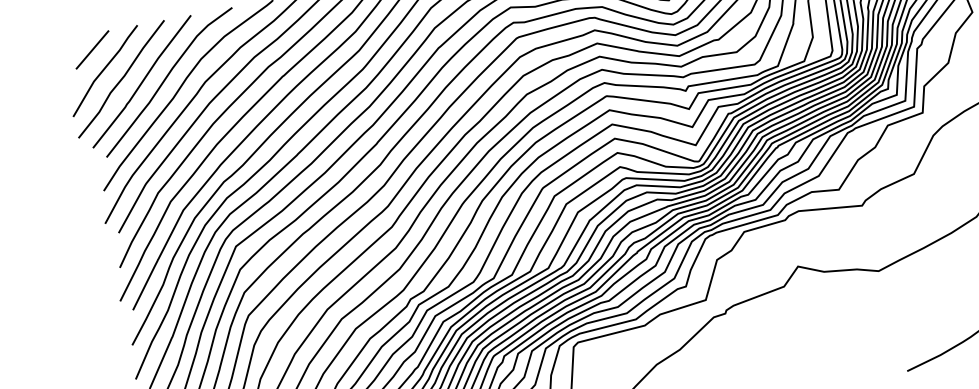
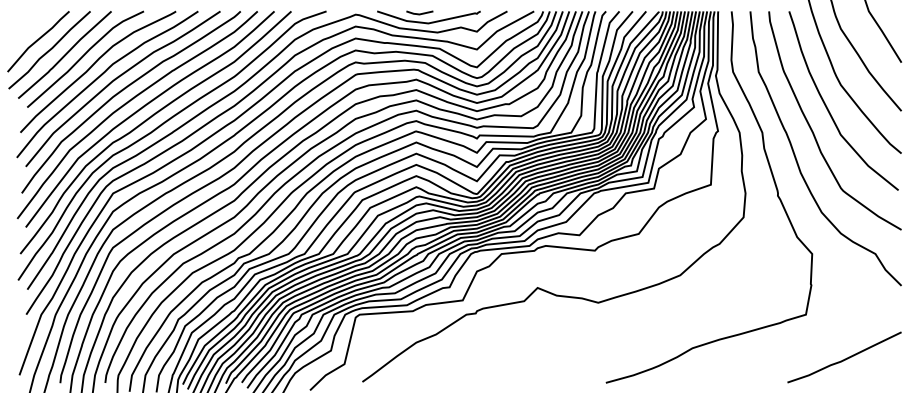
line: (92, 49) -> (31, 23), removed

